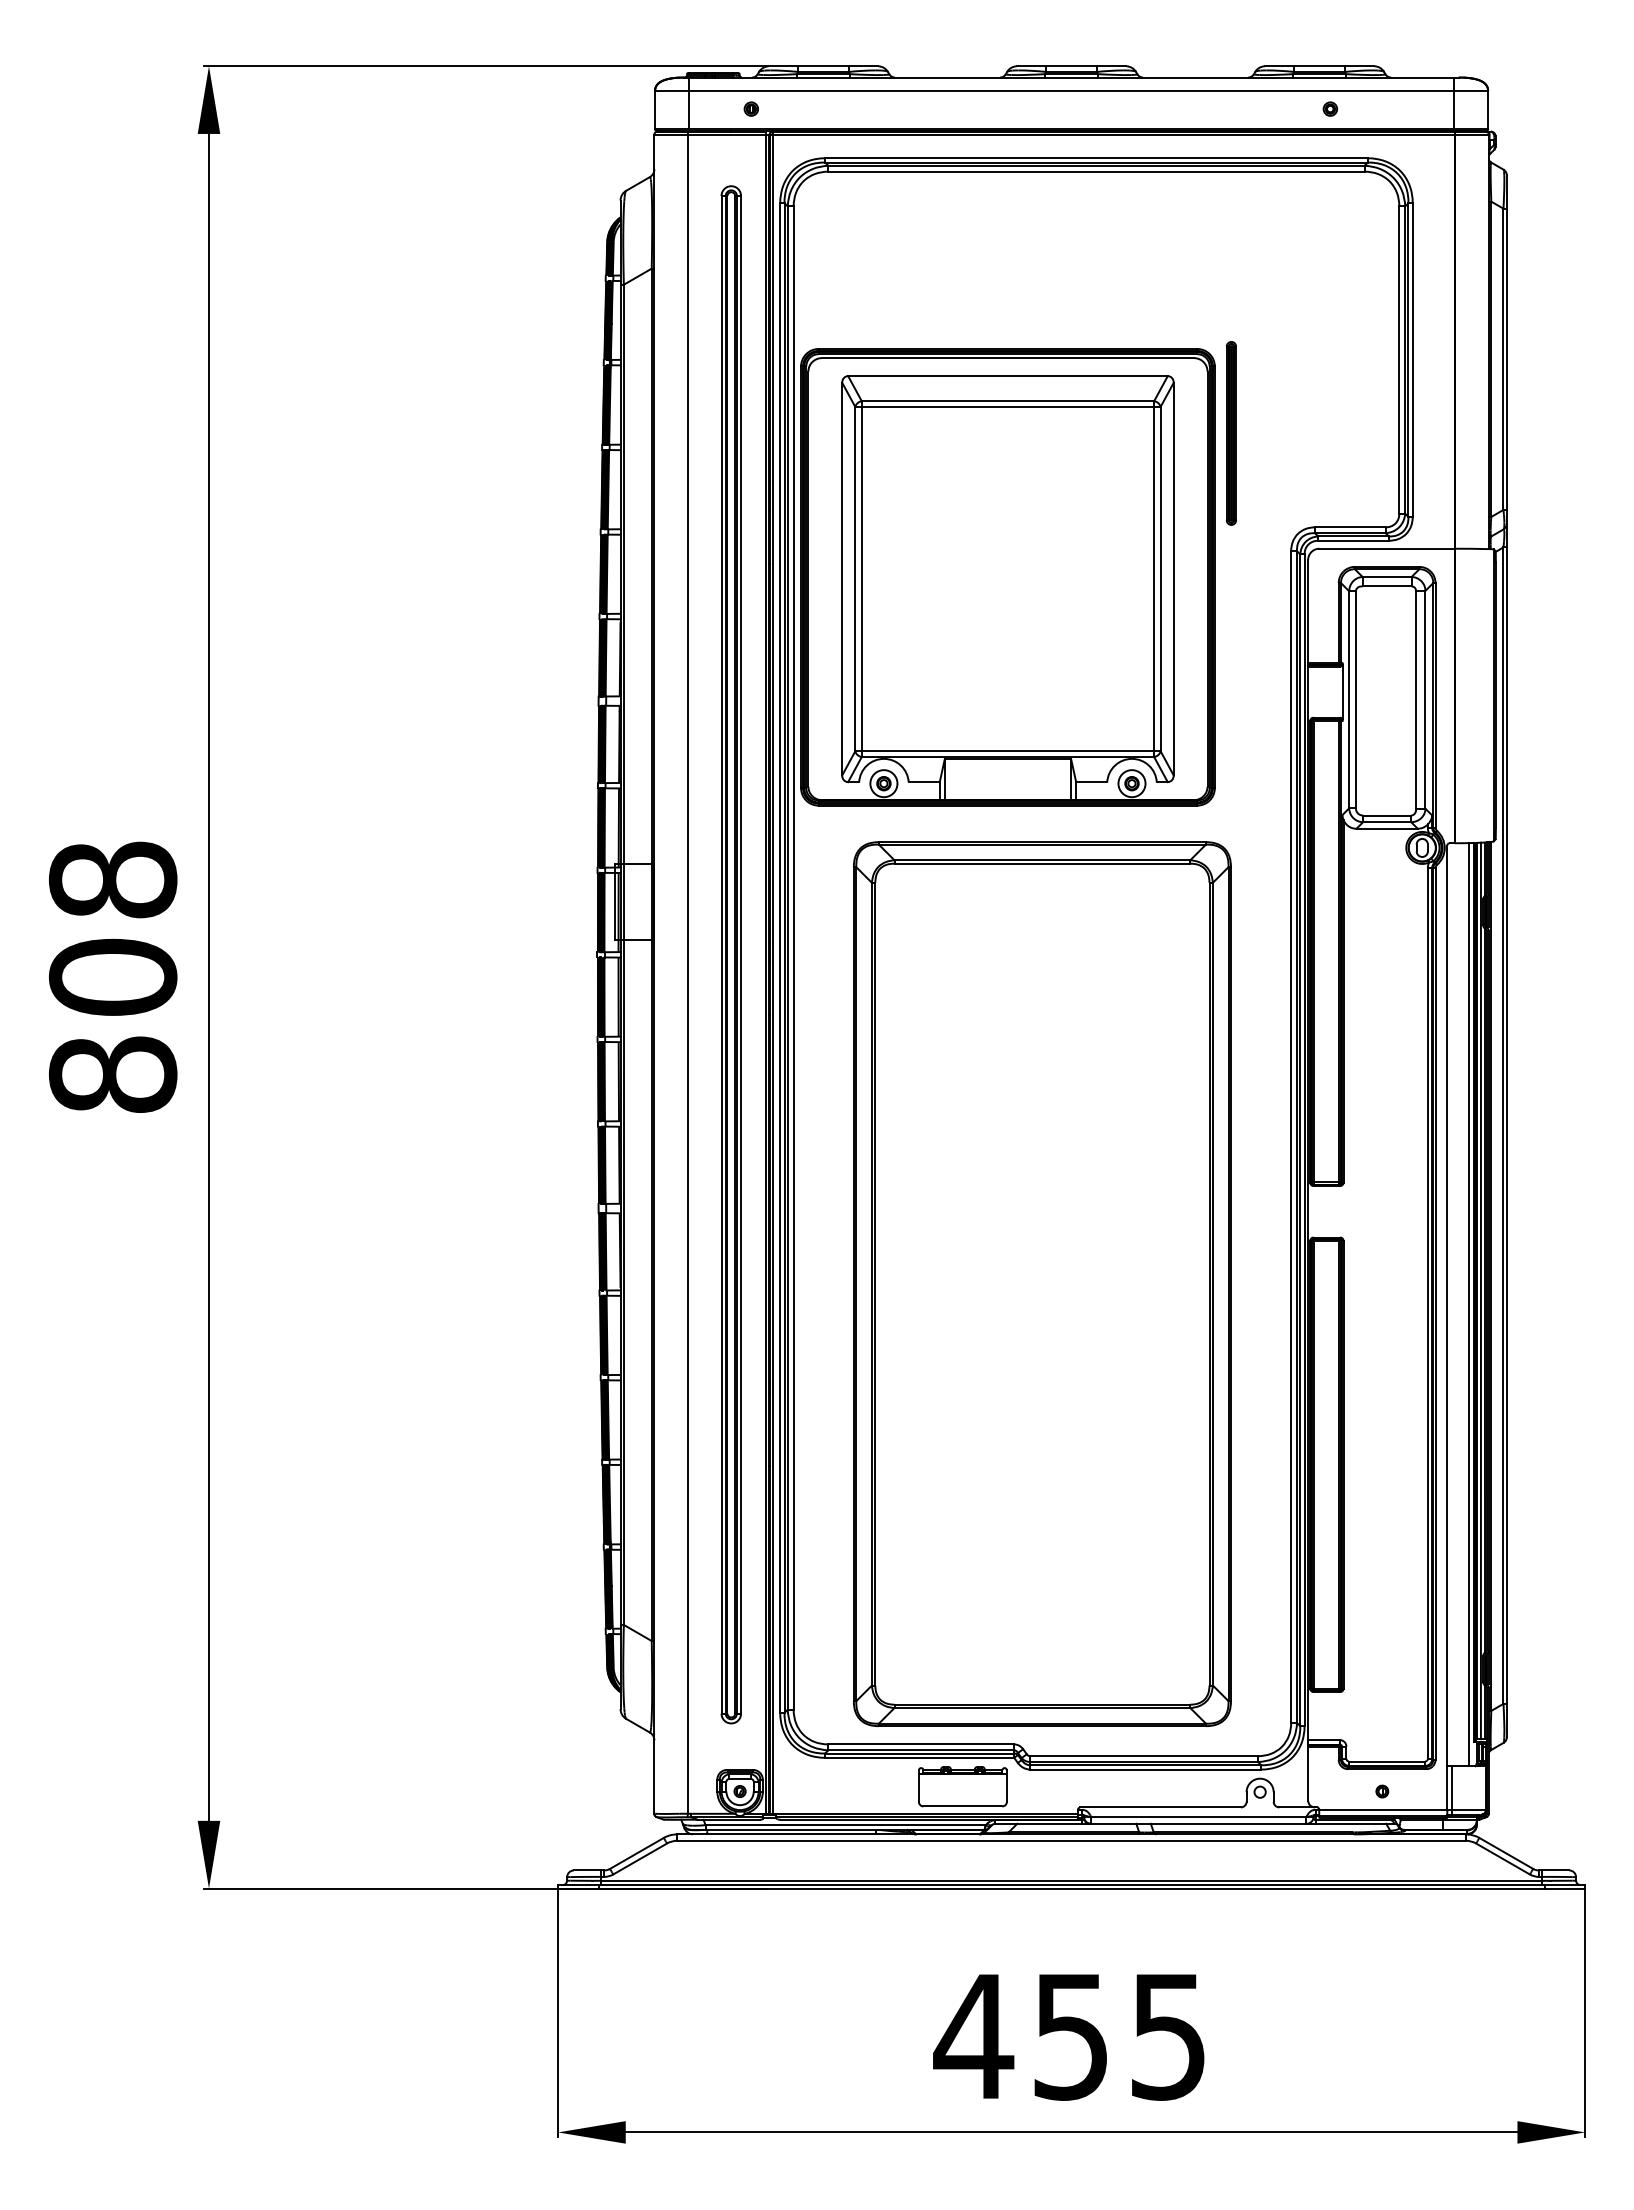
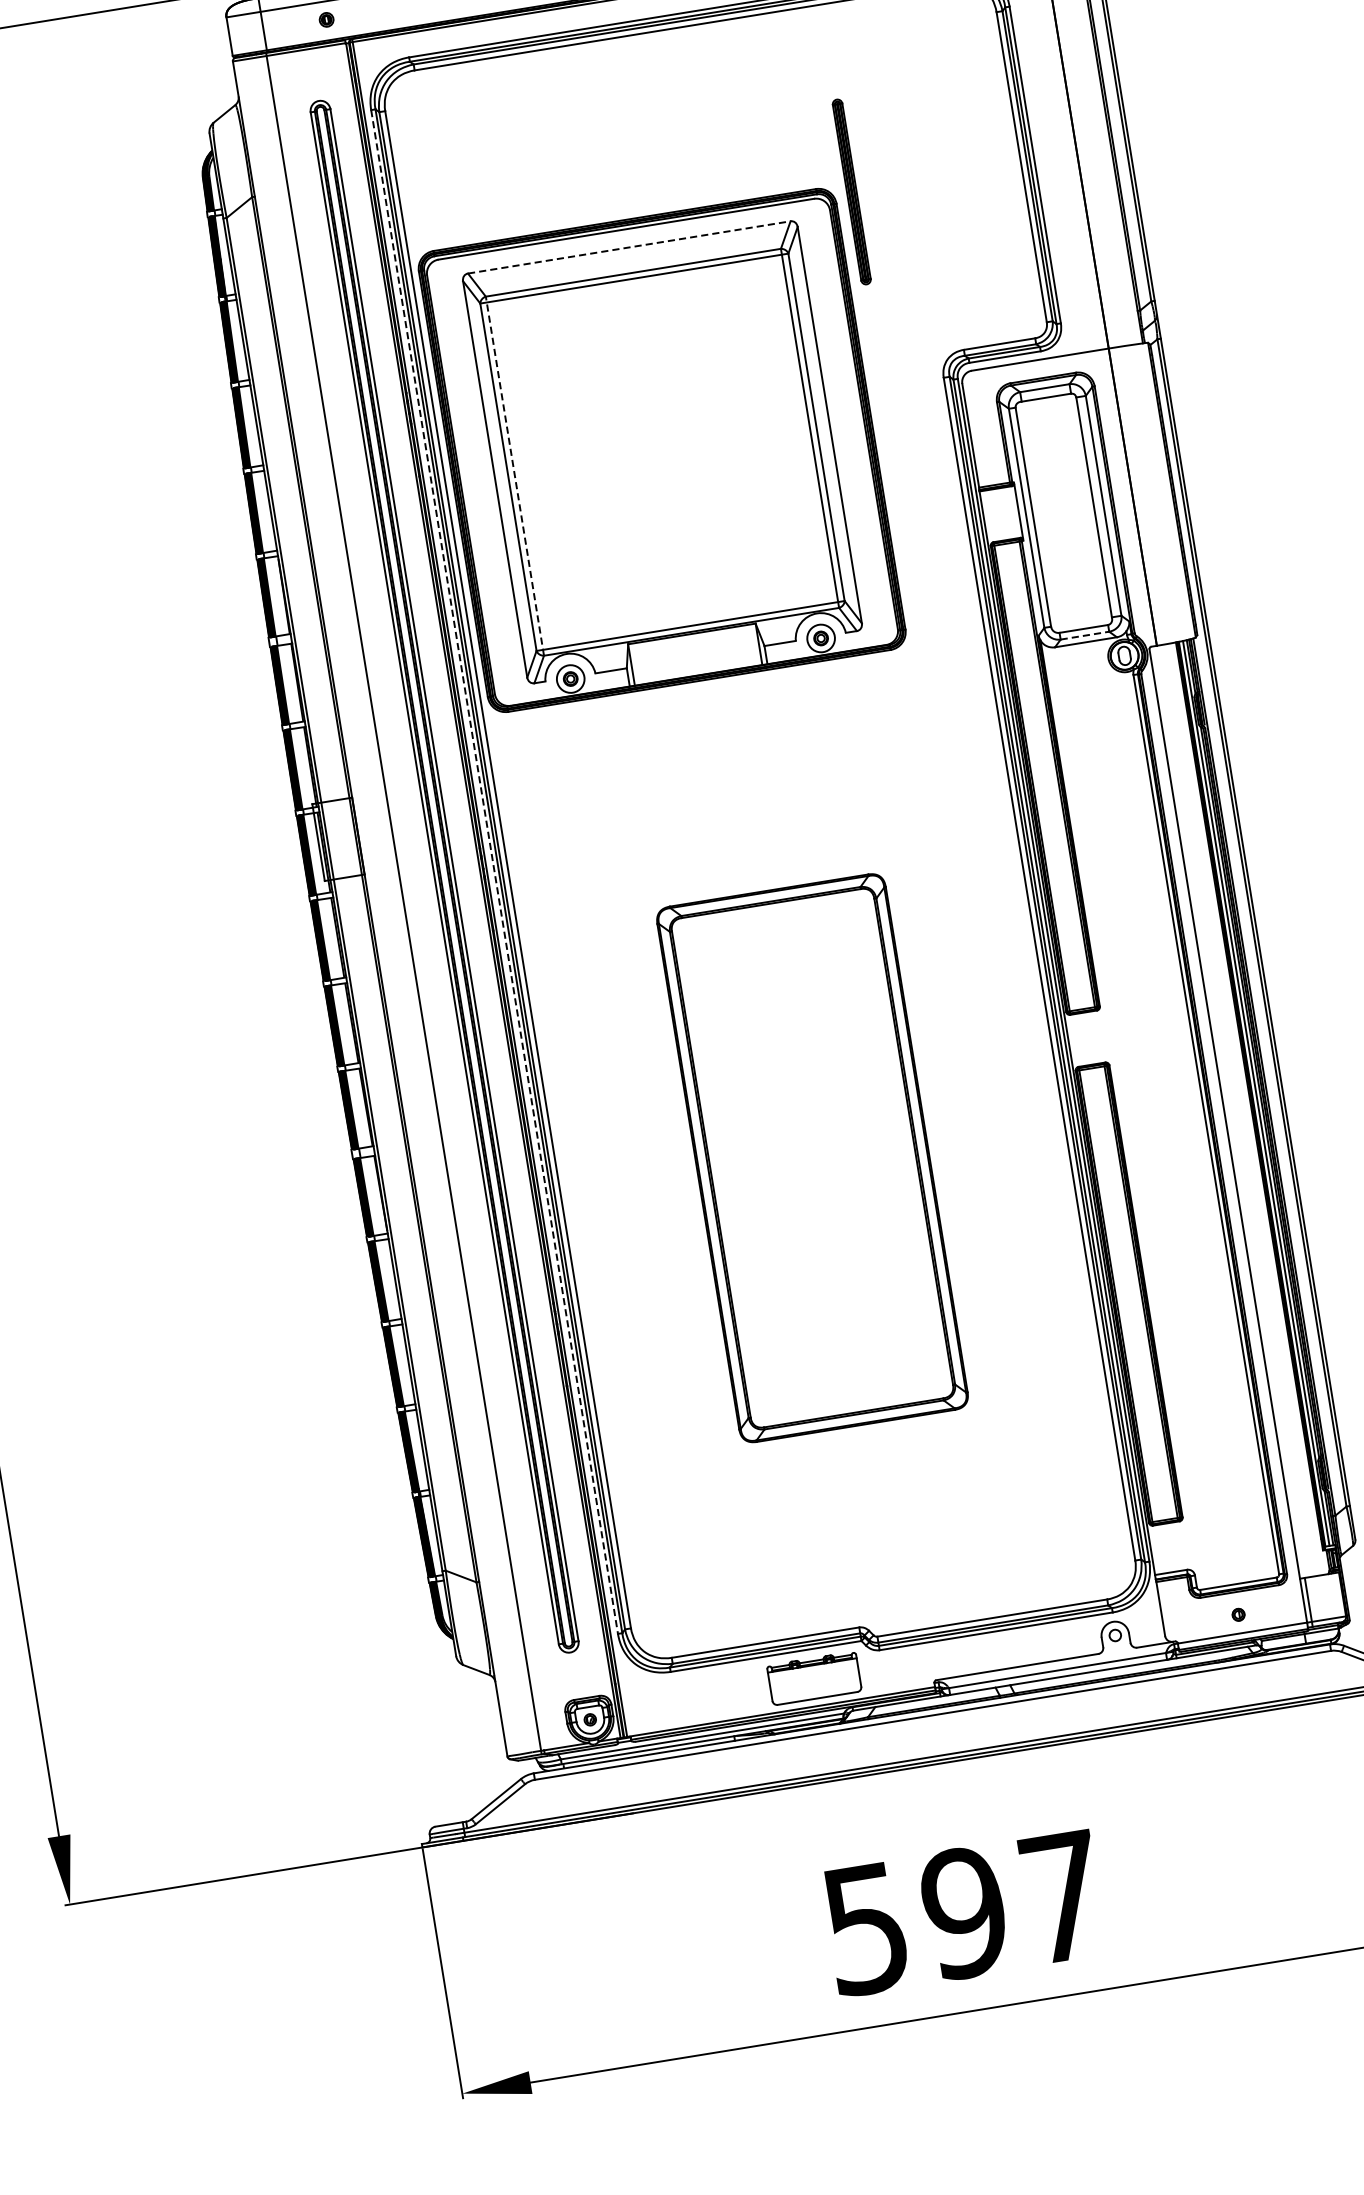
line: (1007, 376) -> (628, 247), solid -> dashed
part: (1230, 433) -> (850, 192), moved
line: (861, 579) -> (514, 476), solid -> dashed
line: (1387, 822) -> (1085, 635), solid -> dashed
line: (780, 958) -> (494, 872), solid -> dashed
part: (1042, 1283) -> (812, 1157), size x0.6
line: (1469, 1304) -> (1246, 1109), removed
text: (1068, 2036) -> (961, 1913), 455 -> 597

